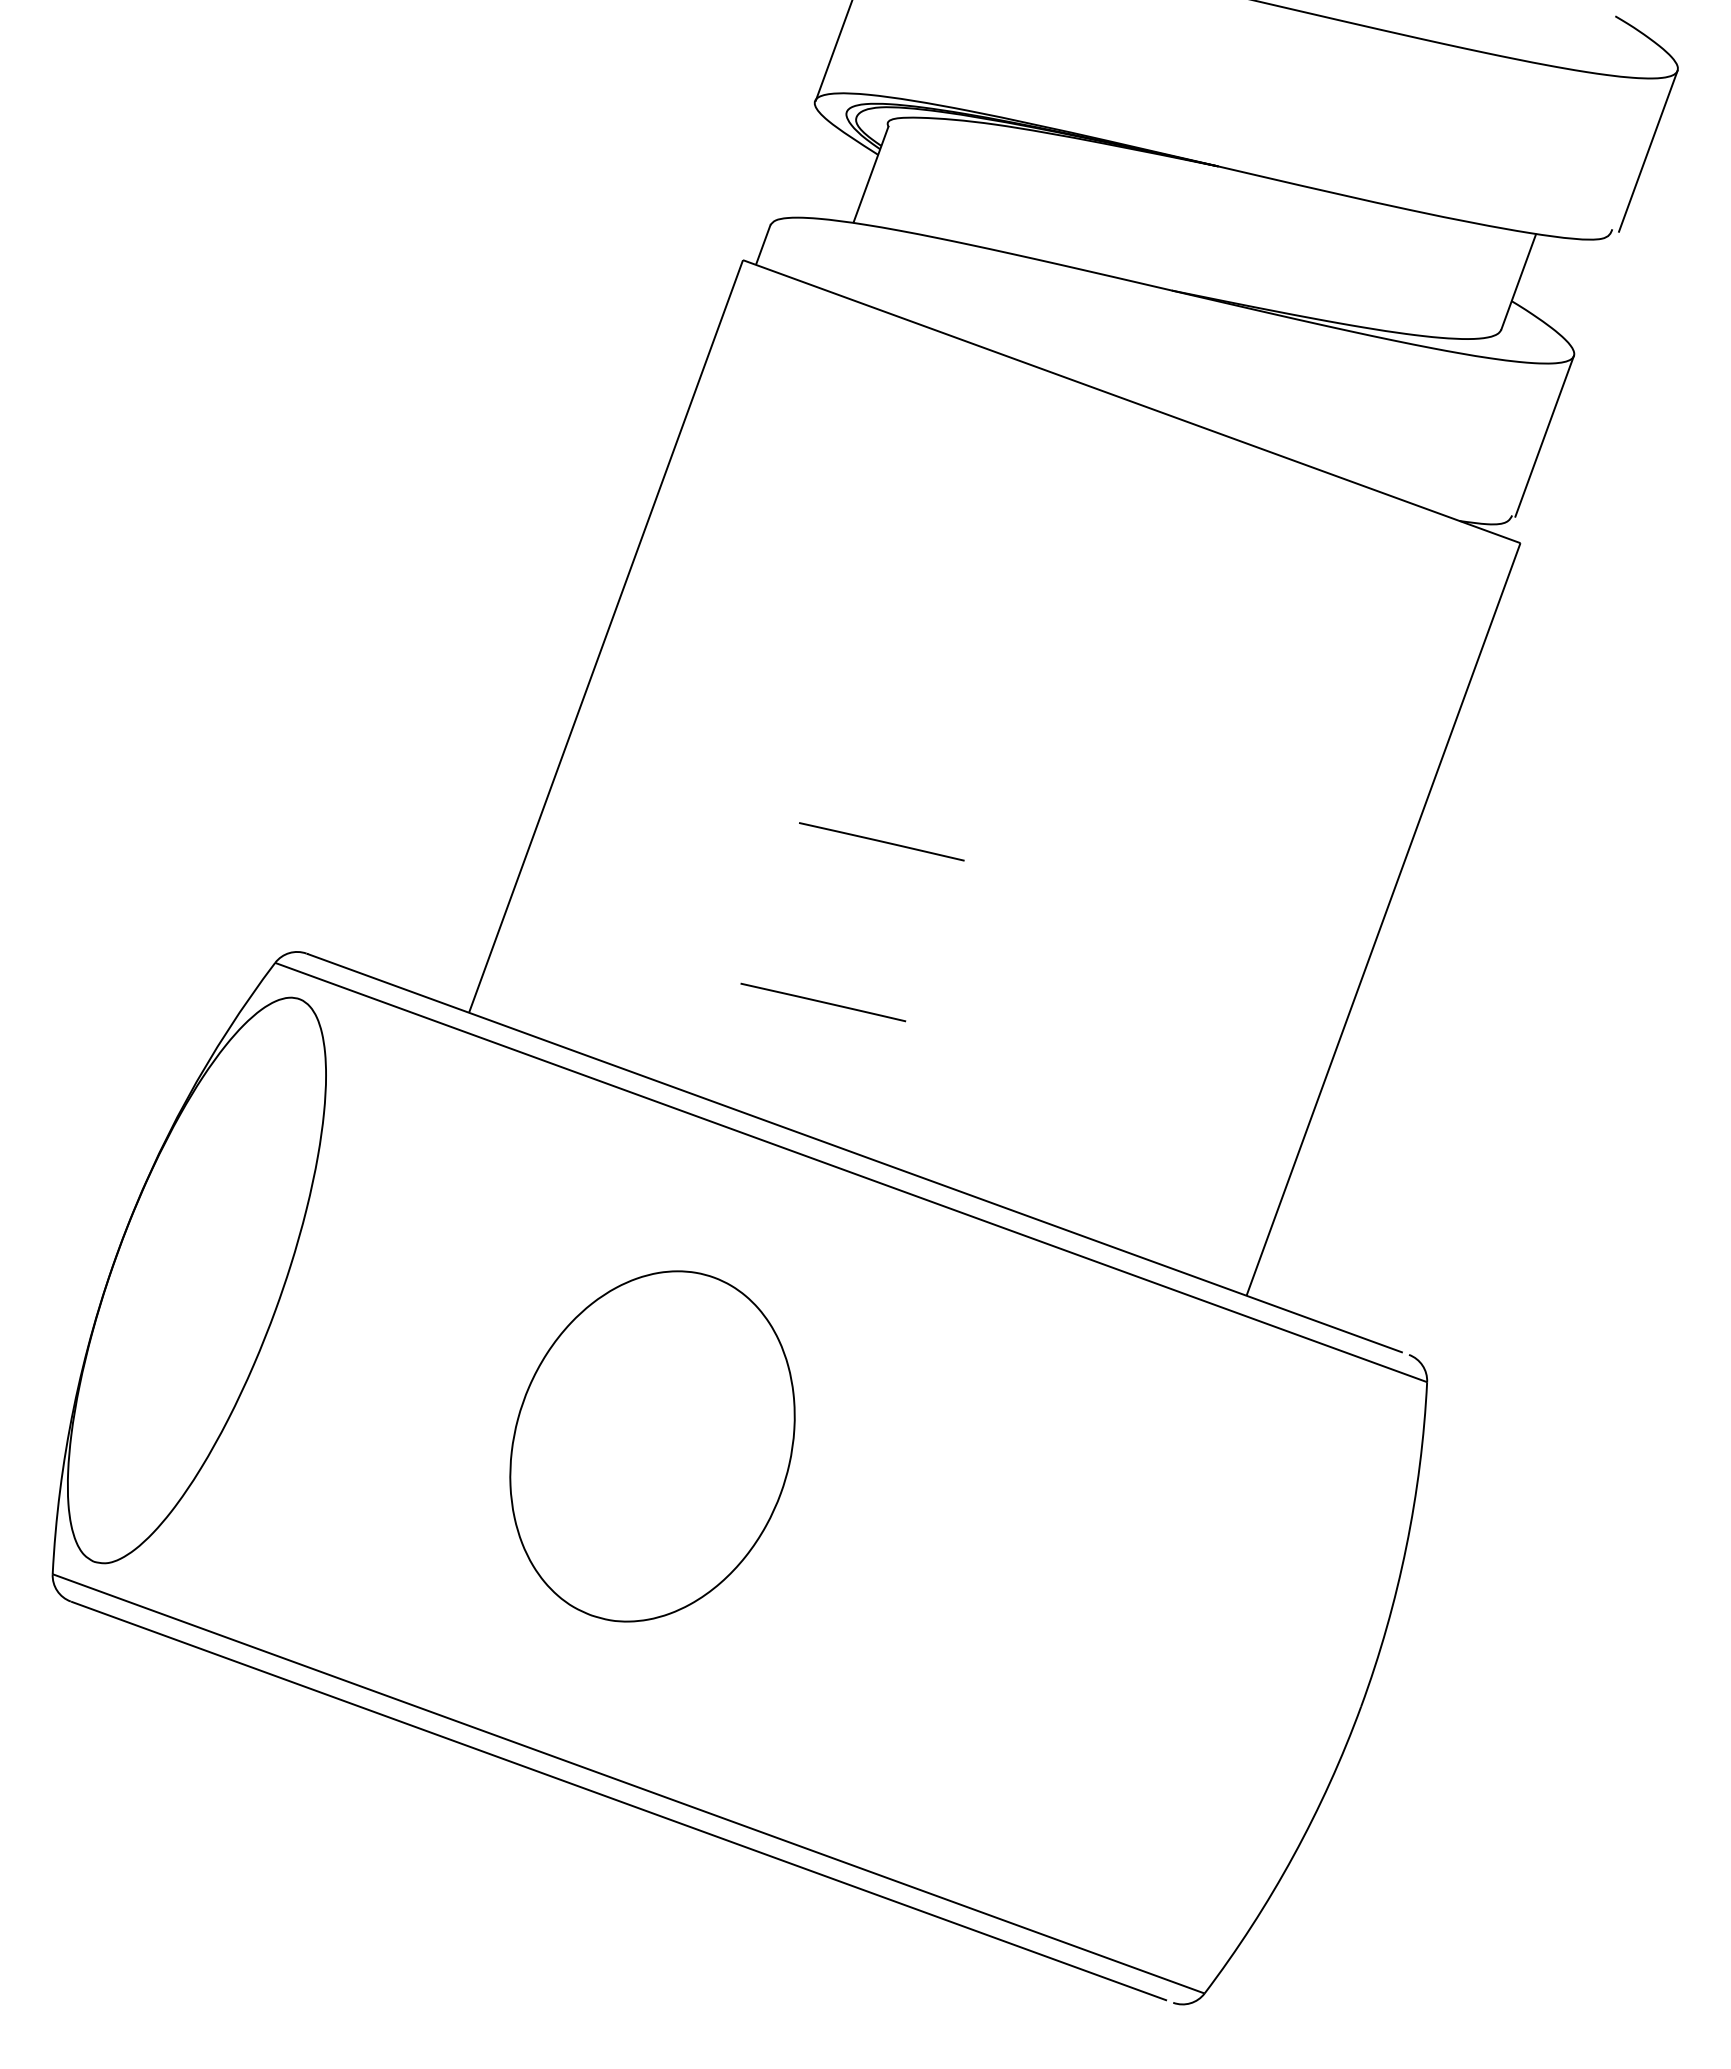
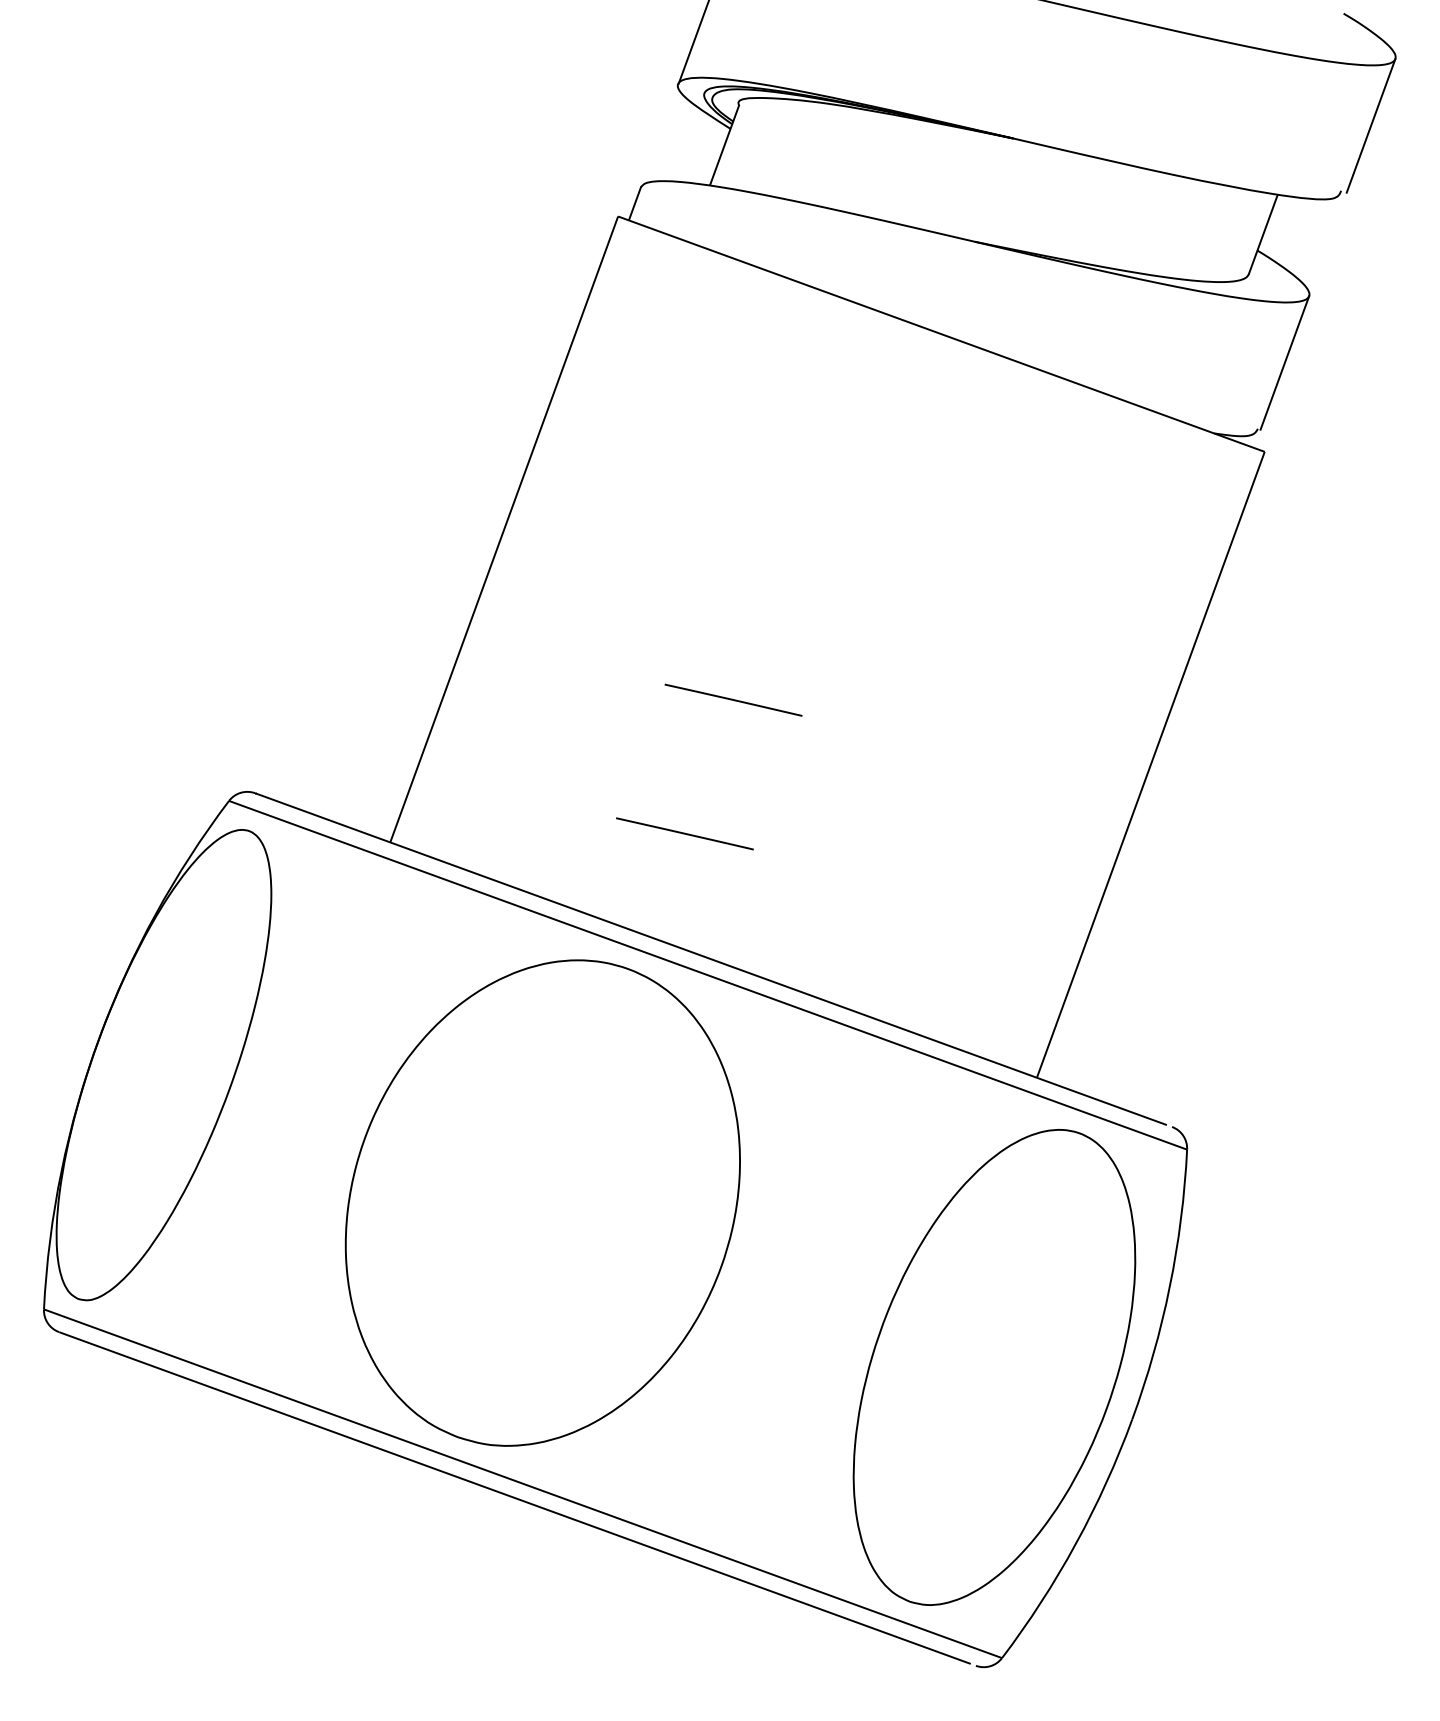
part: (652, 1446) -> (542, 1203), size x1.67
part: (1195, 1643) -> (994, 1367), added

